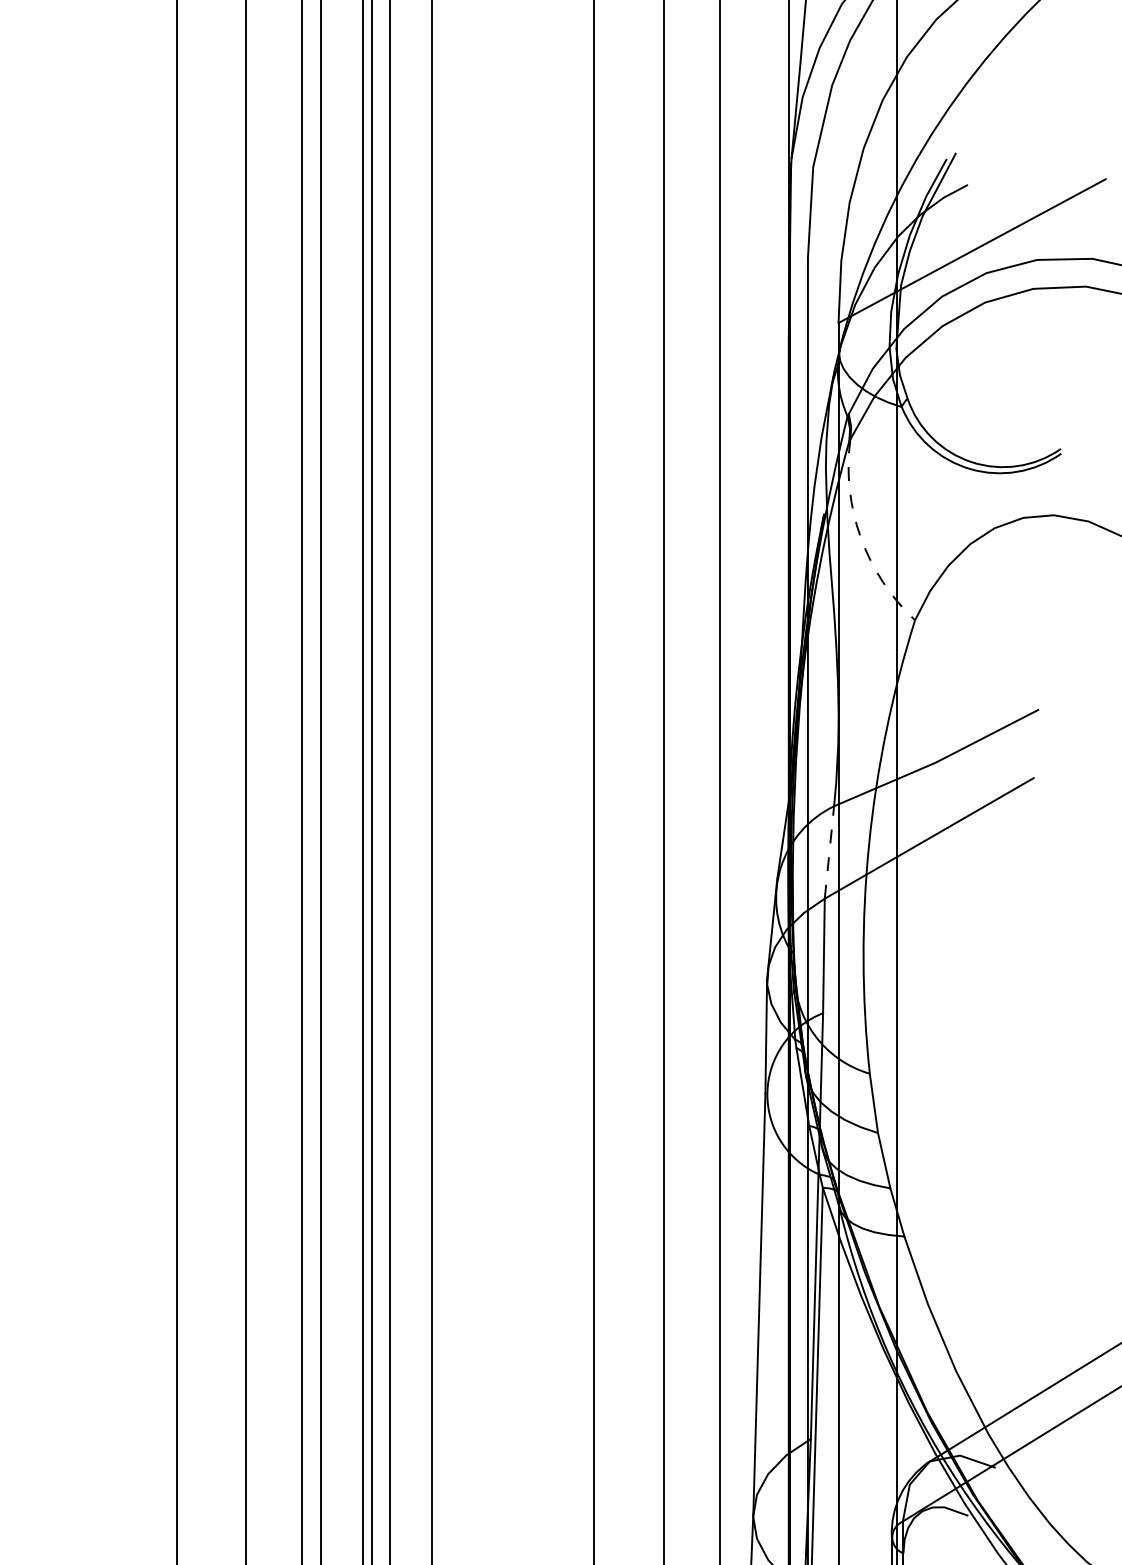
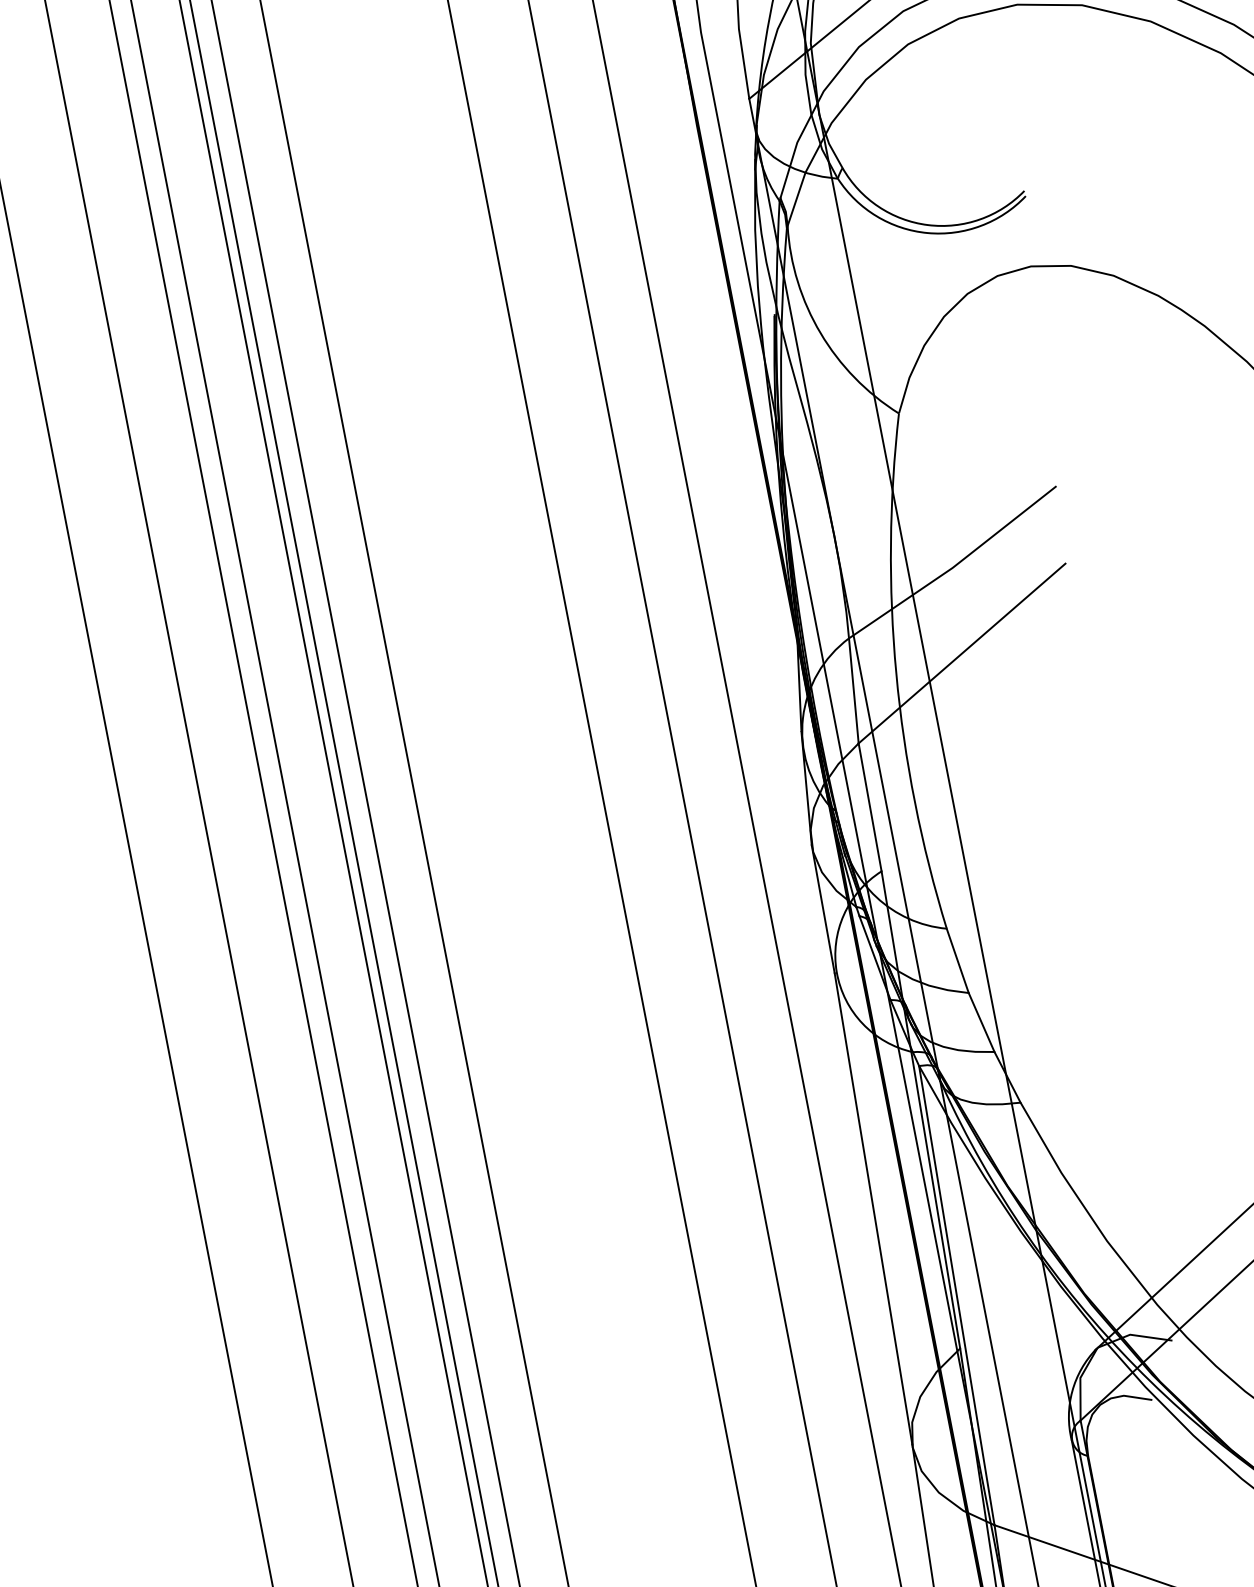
arc: (860, 537) -> (820, 333), dashed -> solid
line: (829, 852) -> (853, 690), dashed -> solid

